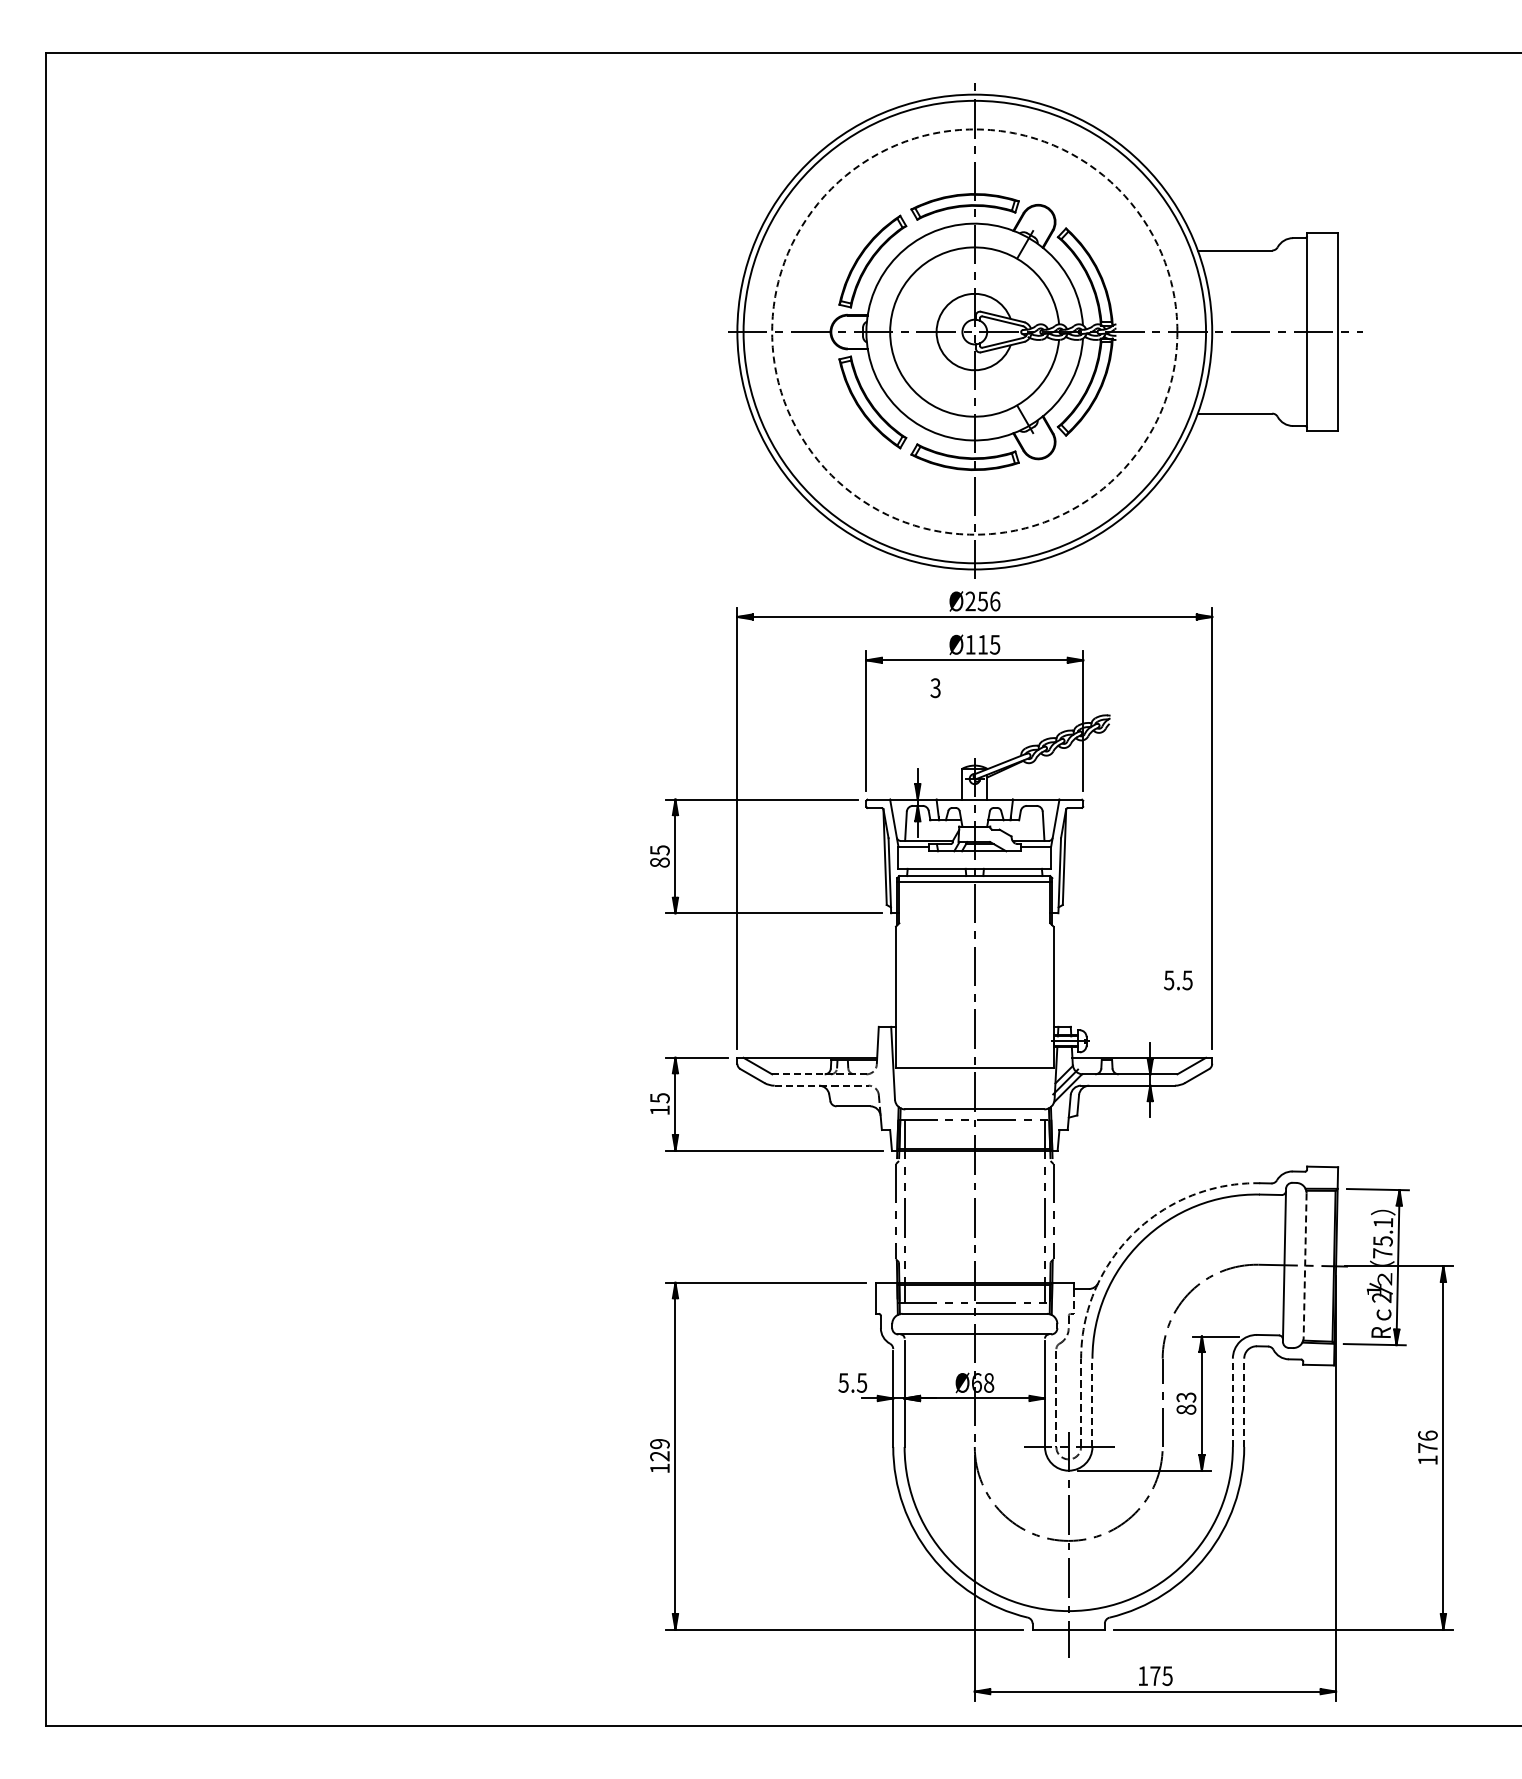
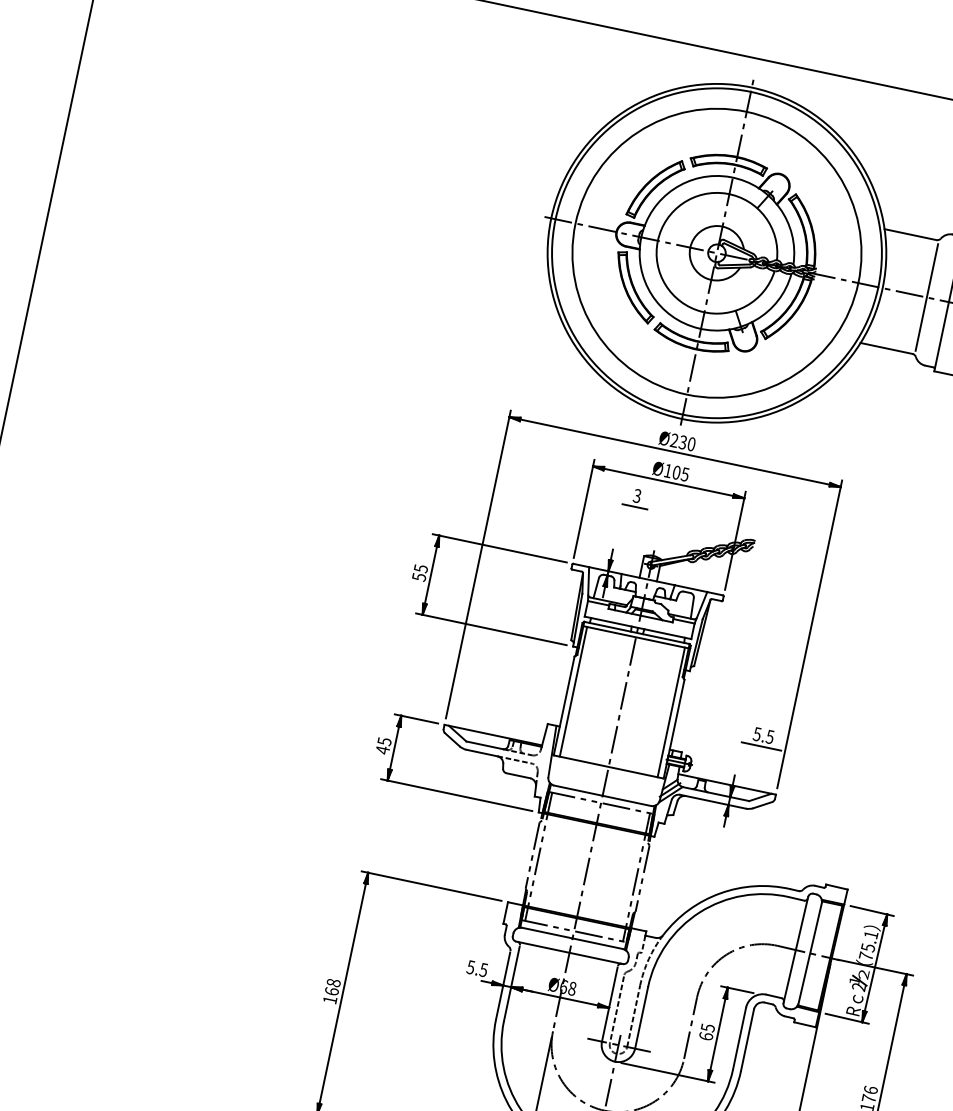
circle: (974, 331) -> (716, 252), dashed -> solid
line: (1275, 331) -> (926, 297), added
text: (989, 601) -> (687, 443), Ø256 -> Ø230
text: (982, 644) -> (676, 472), Ø115 -> Ø105
line: (935, 703) -> (634, 506), added
text: (659, 862) -> (418, 577), 85 -> 55
line: (904, 975) -> (573, 691), added
line: (1044, 975) -> (670, 712), added
line: (1178, 995) -> (761, 746), added
line: (798, 1074) -> (484, 745), dashed -> solid
line: (797, 1085) -> (482, 753), dashed -> solid
text: (659, 1110) -> (382, 750), 15 -> 45
arc: (1164, 1209) -> (720, 893), dashed -> solid
line: (1305, 1266) -> (810, 954), dashed -> solid
line: (1092, 1402) -> (641, 1017), dashed -> solid
line: (1232, 1402) -> (739, 1038), dashed -> solid
line: (1244, 1402) -> (747, 1039), dashed -> solid
text: (1186, 1403) -> (707, 1032), 83 -> 65
text: (659, 1449) -> (332, 986), 129 -> 168

